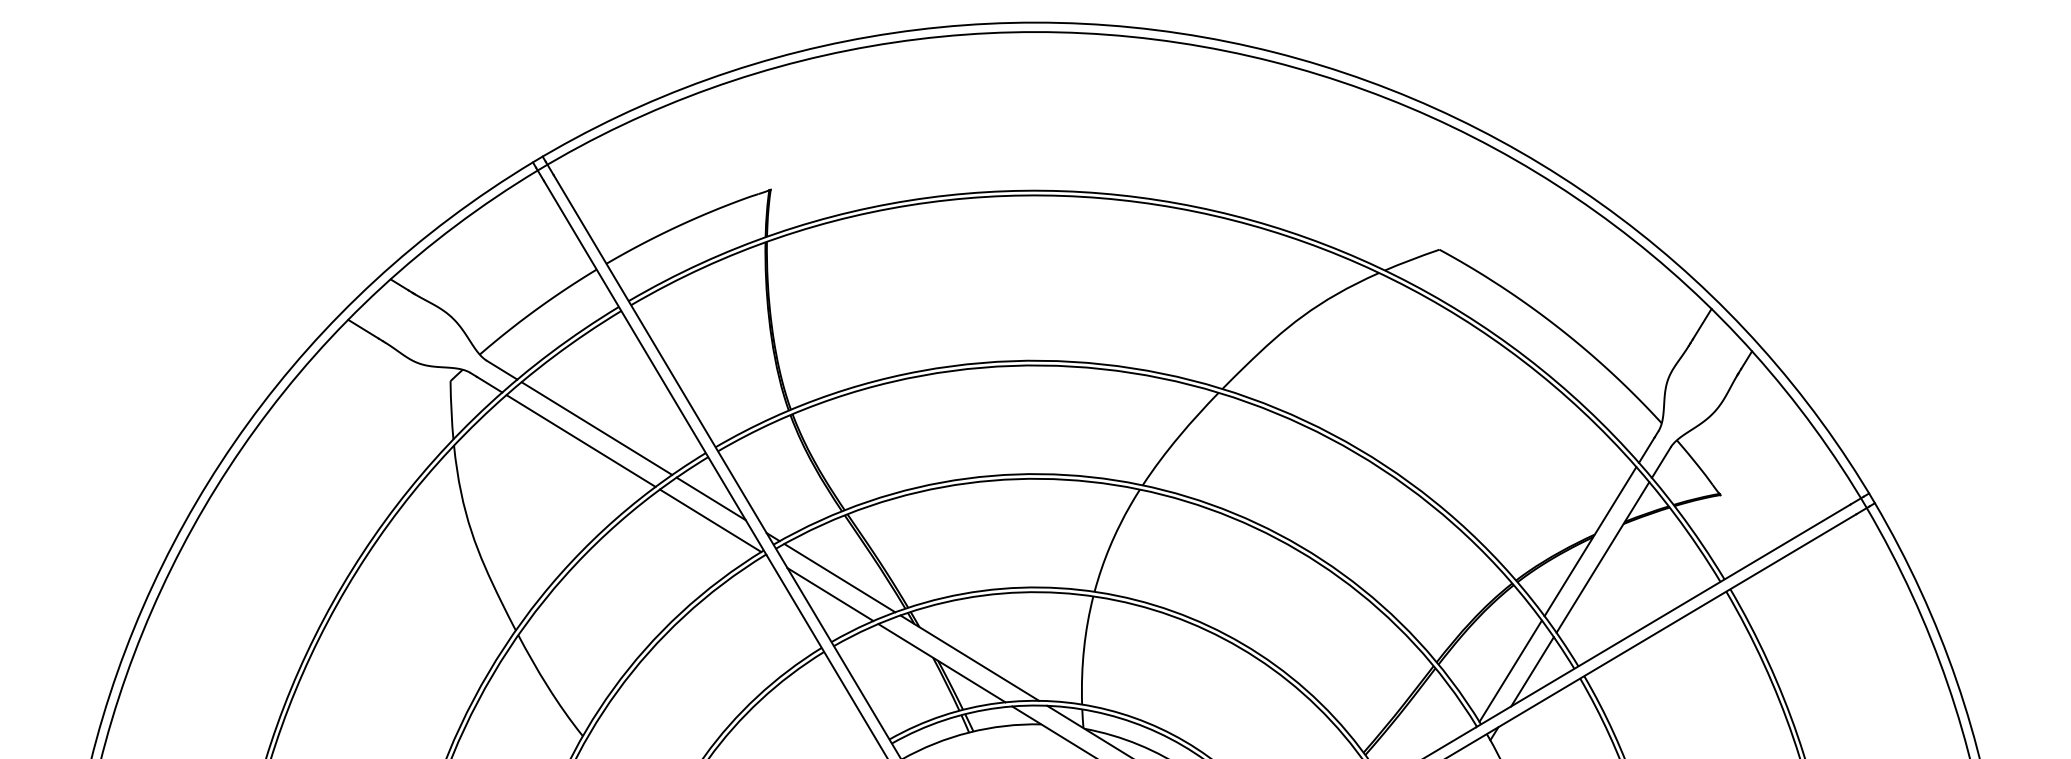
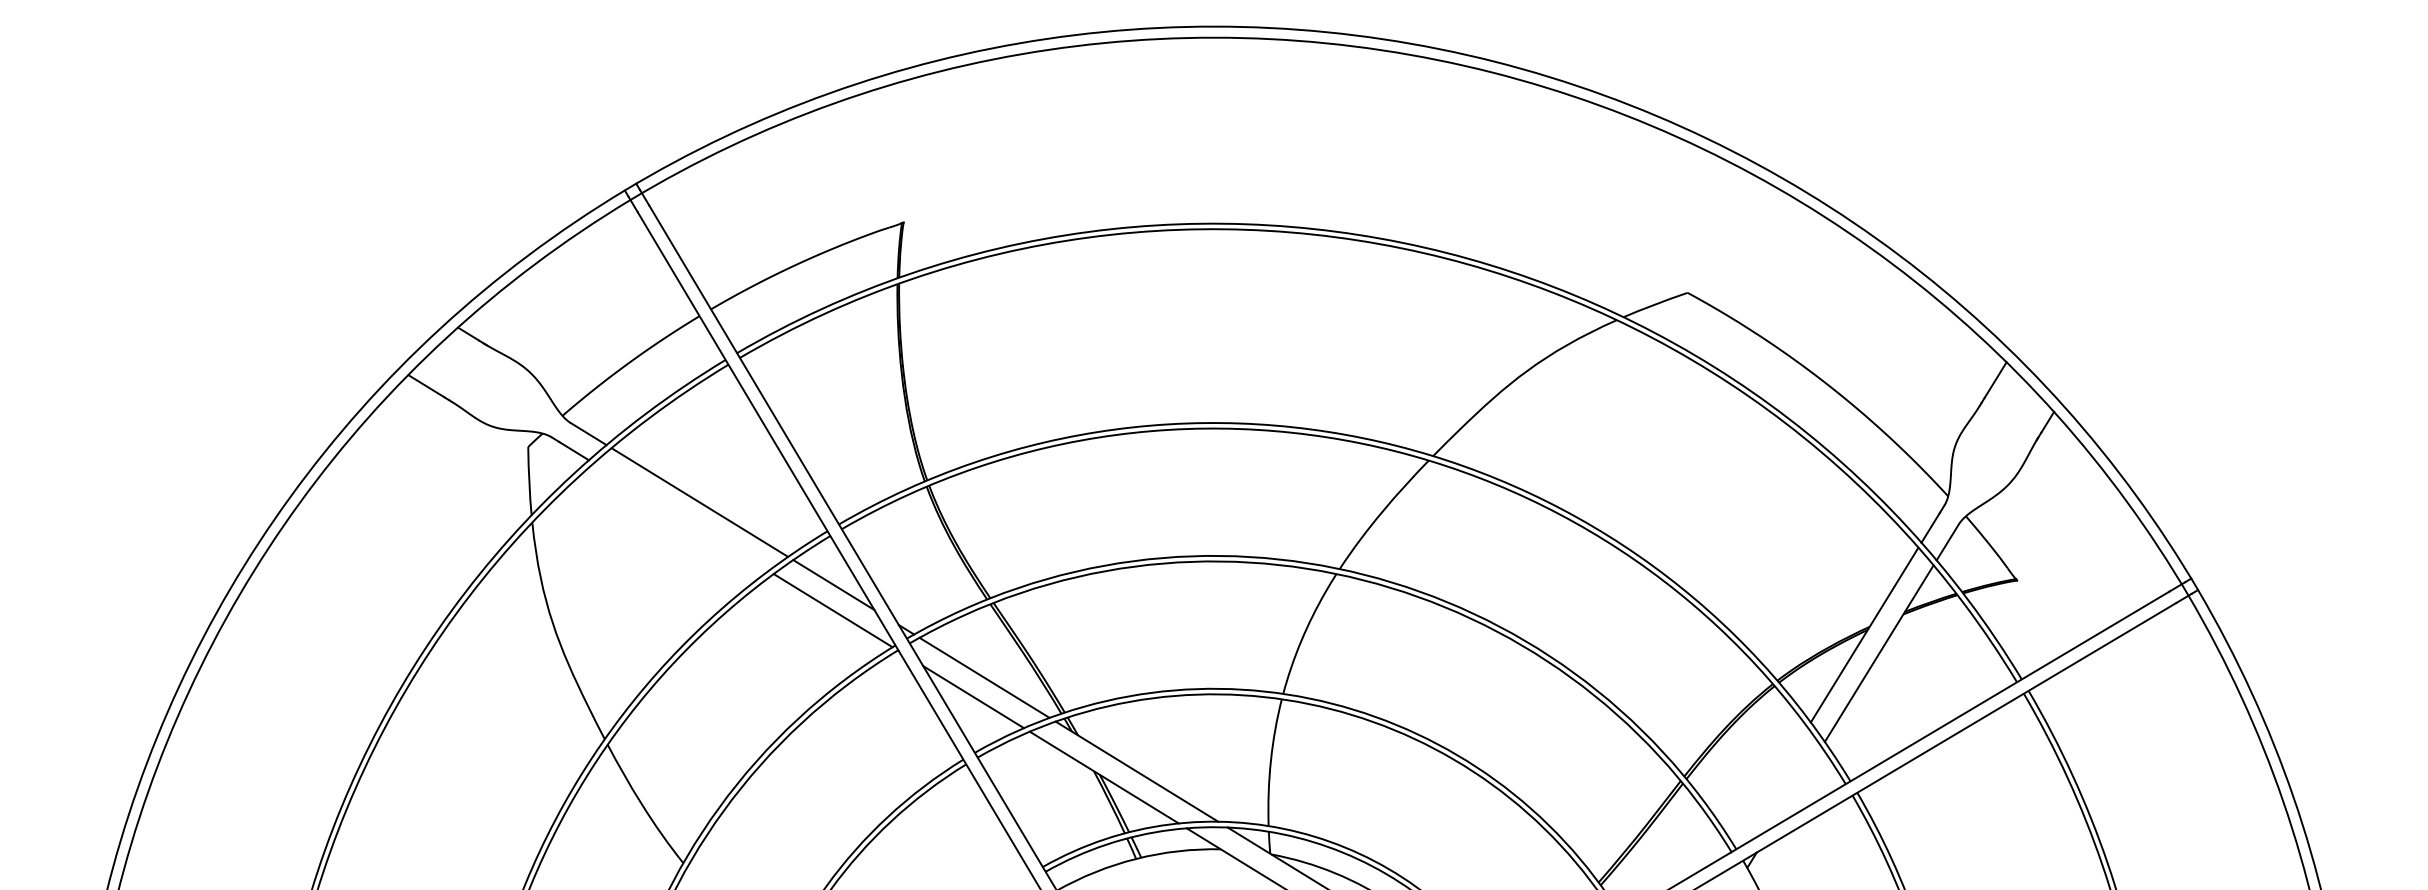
line: (580, 440) -> (680, 516), removed
line: (1510, 670) -> (1770, 786), removed
line: (1532, 671) -> (1796, 787), removed

